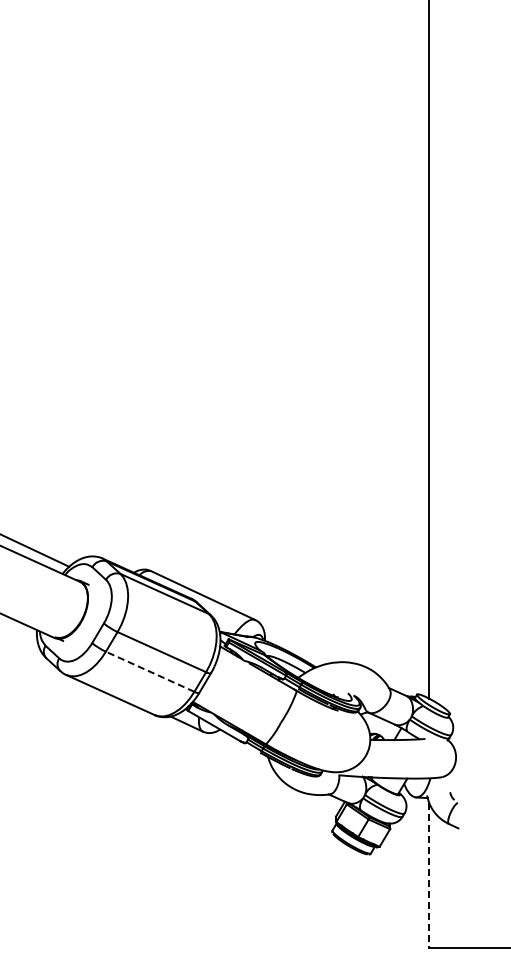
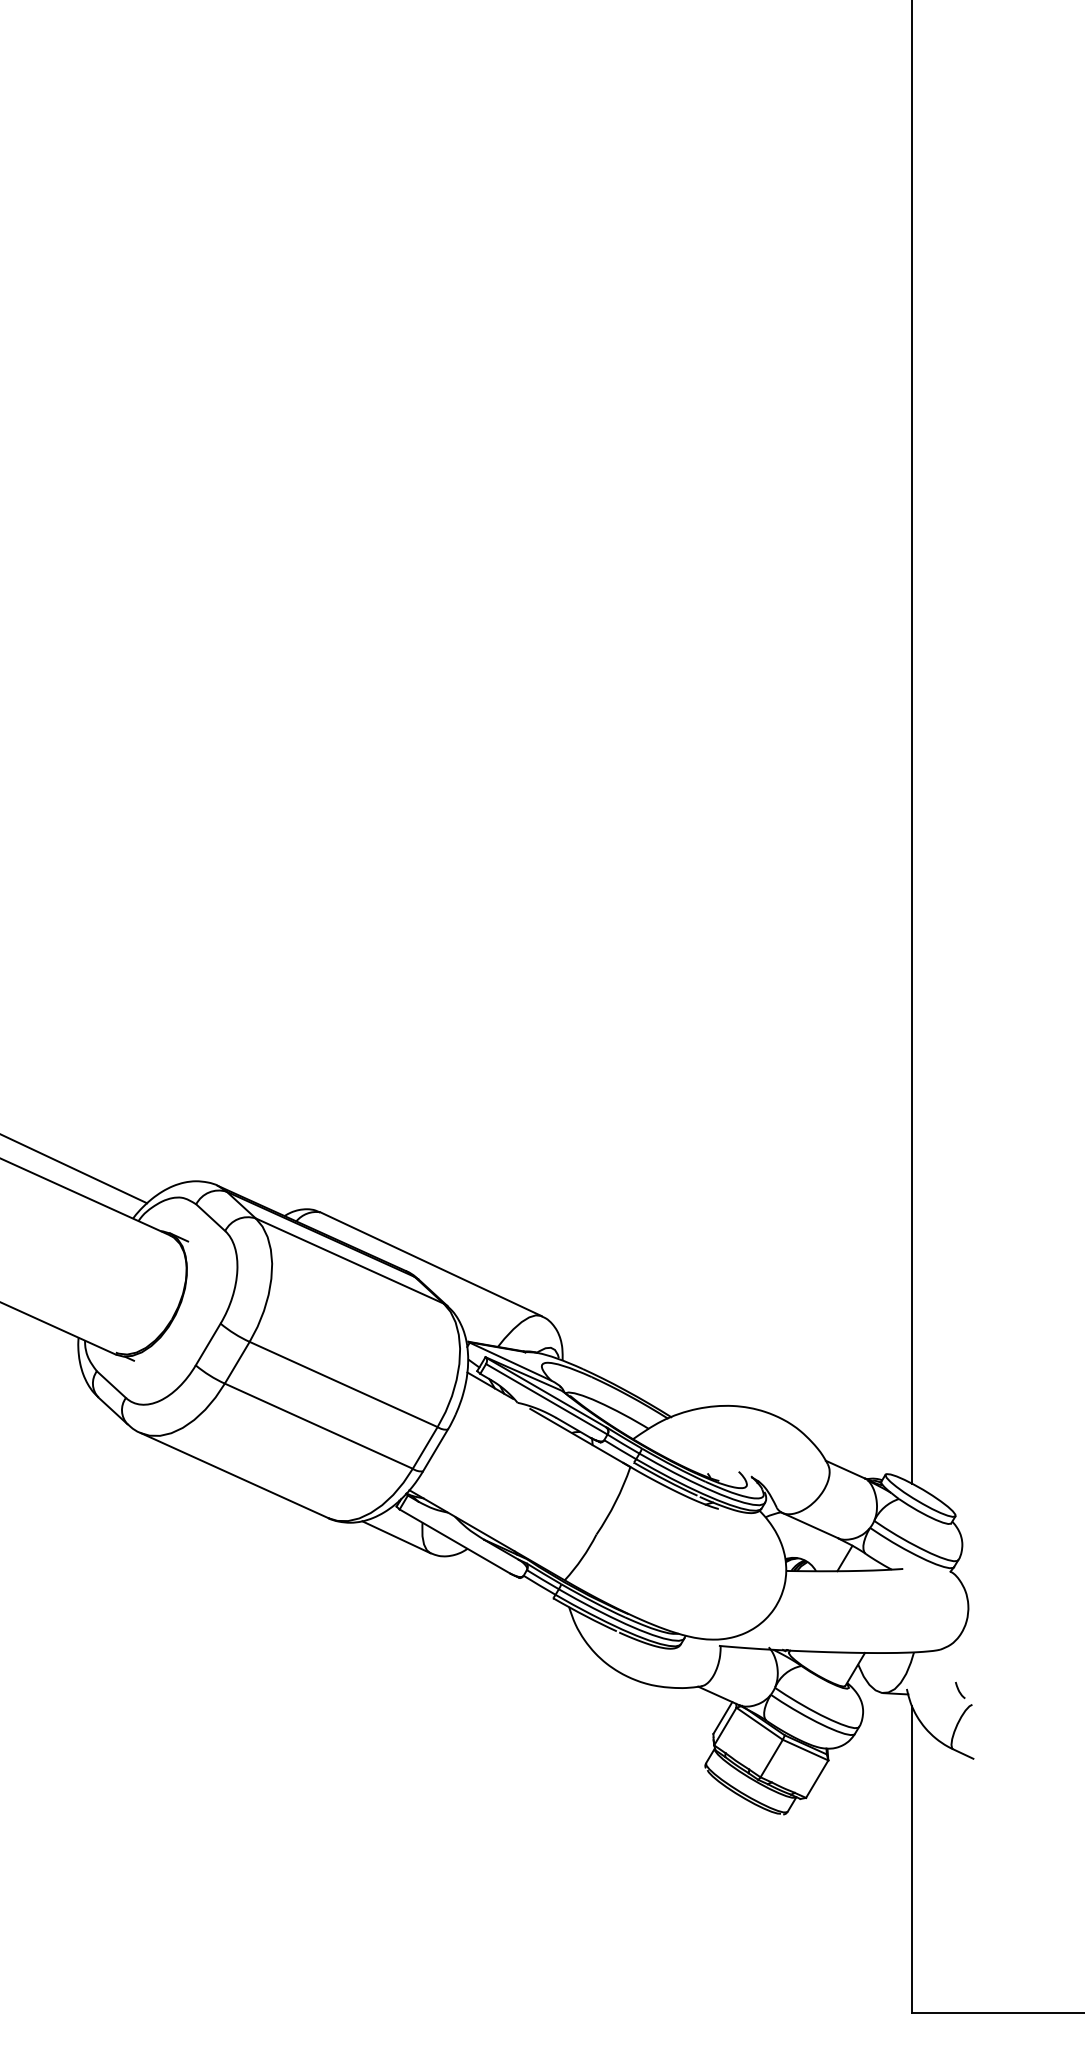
line: (150, 671) -> (319, 1425), dashed -> solid
line: (429, 876) -> (911, 1860), dashed -> solid

